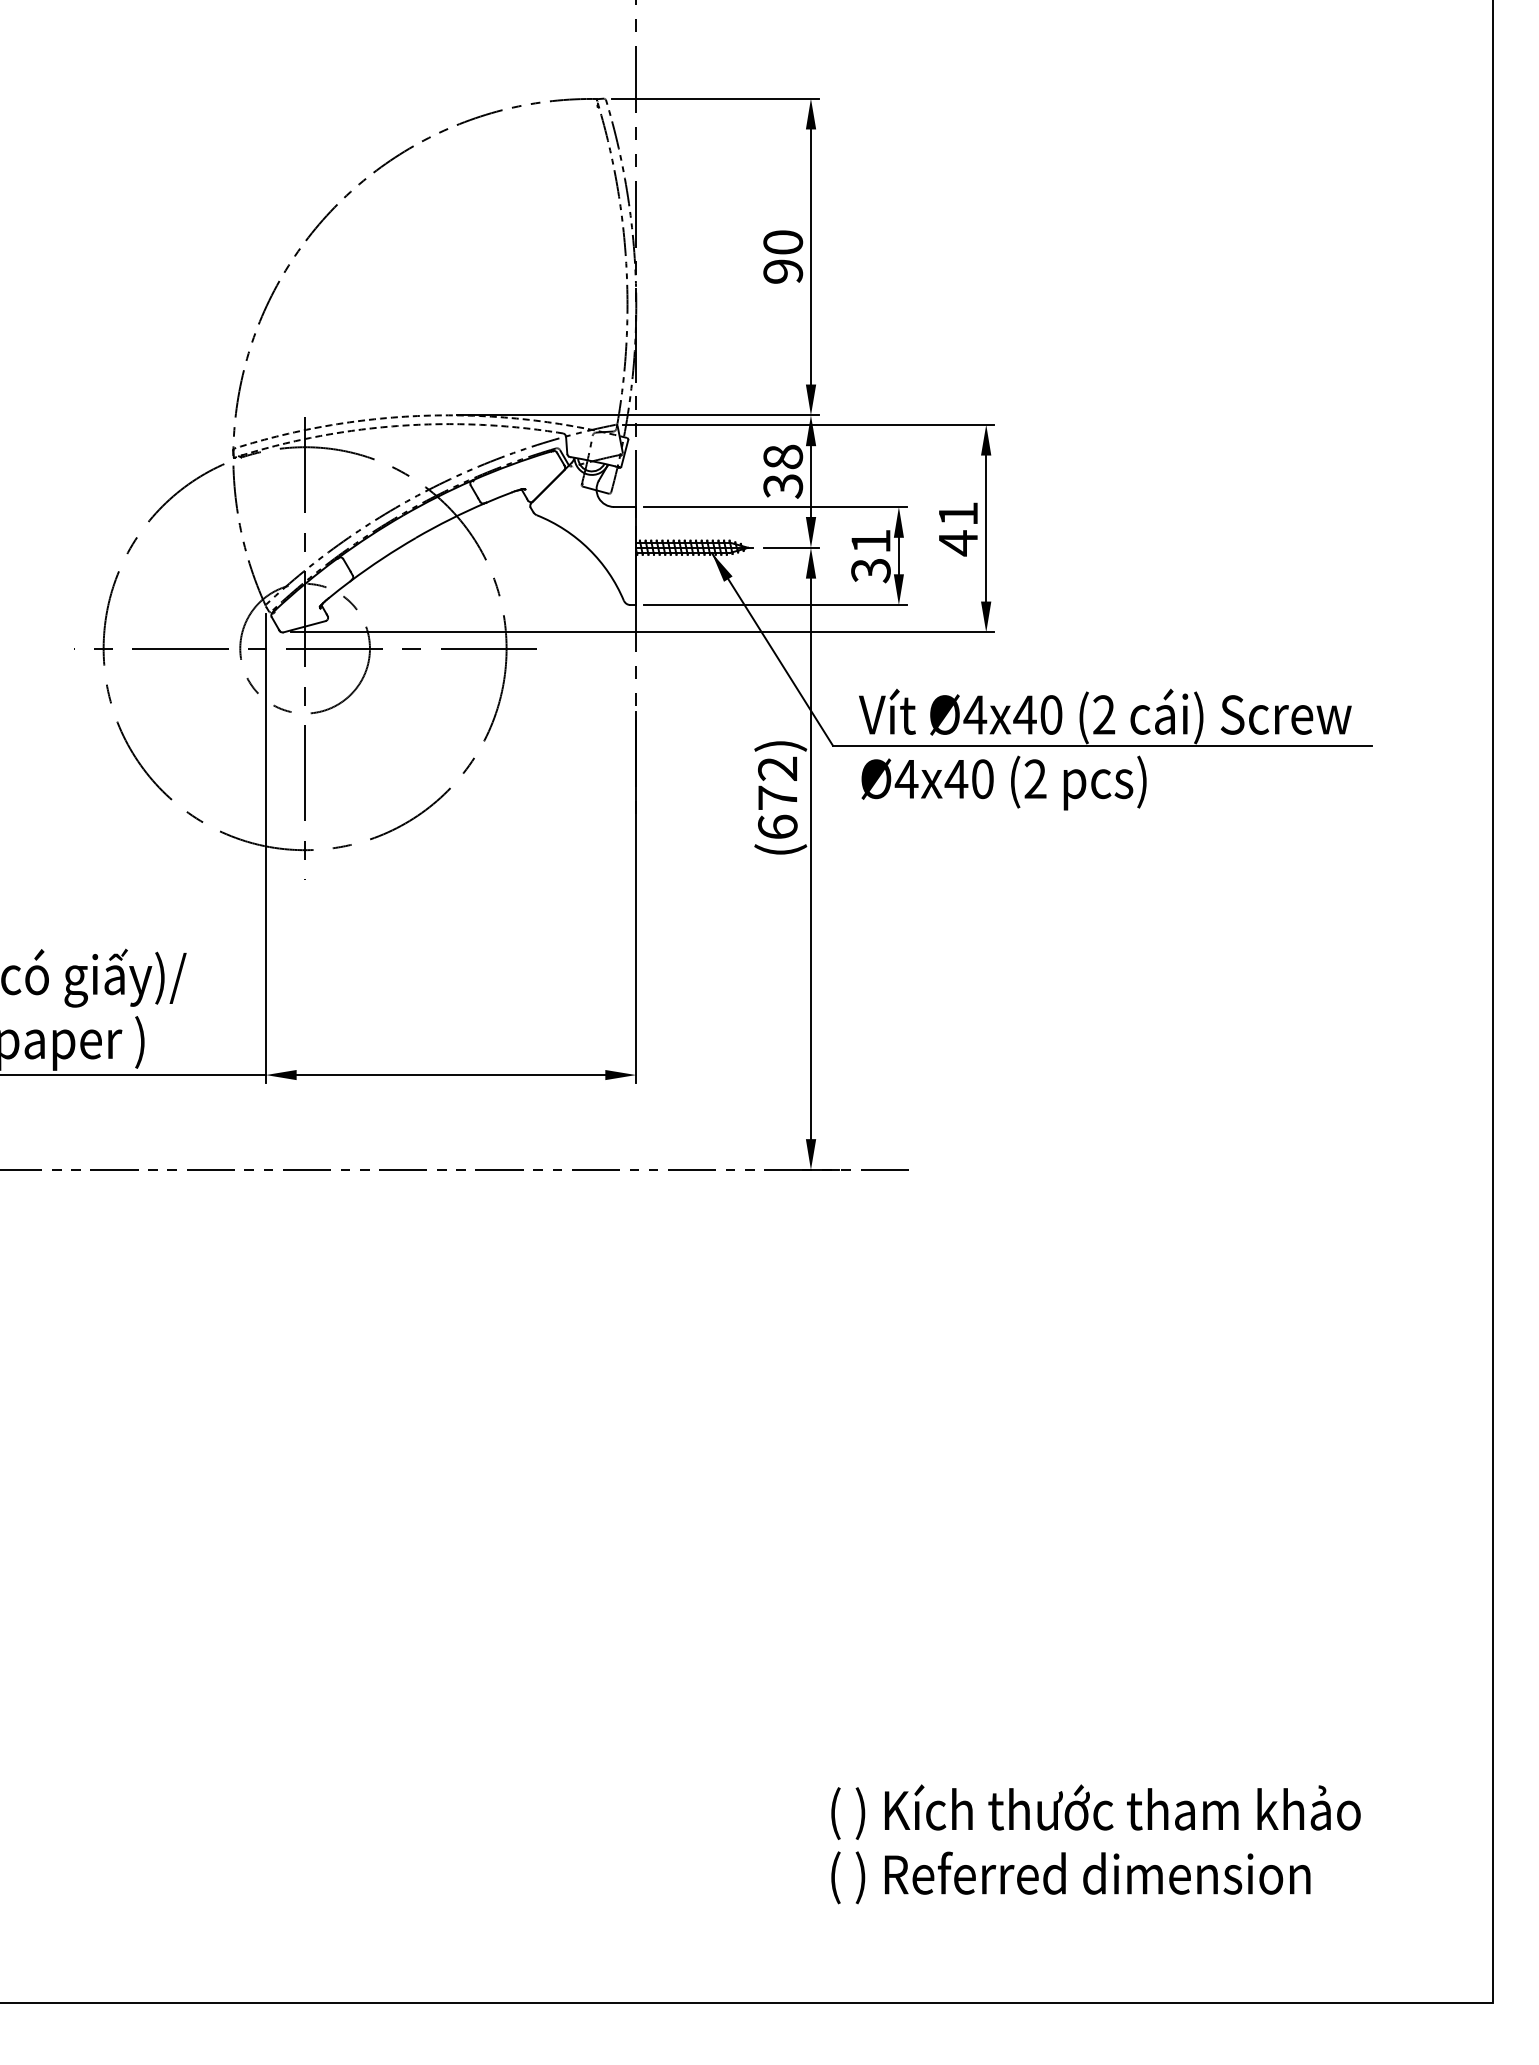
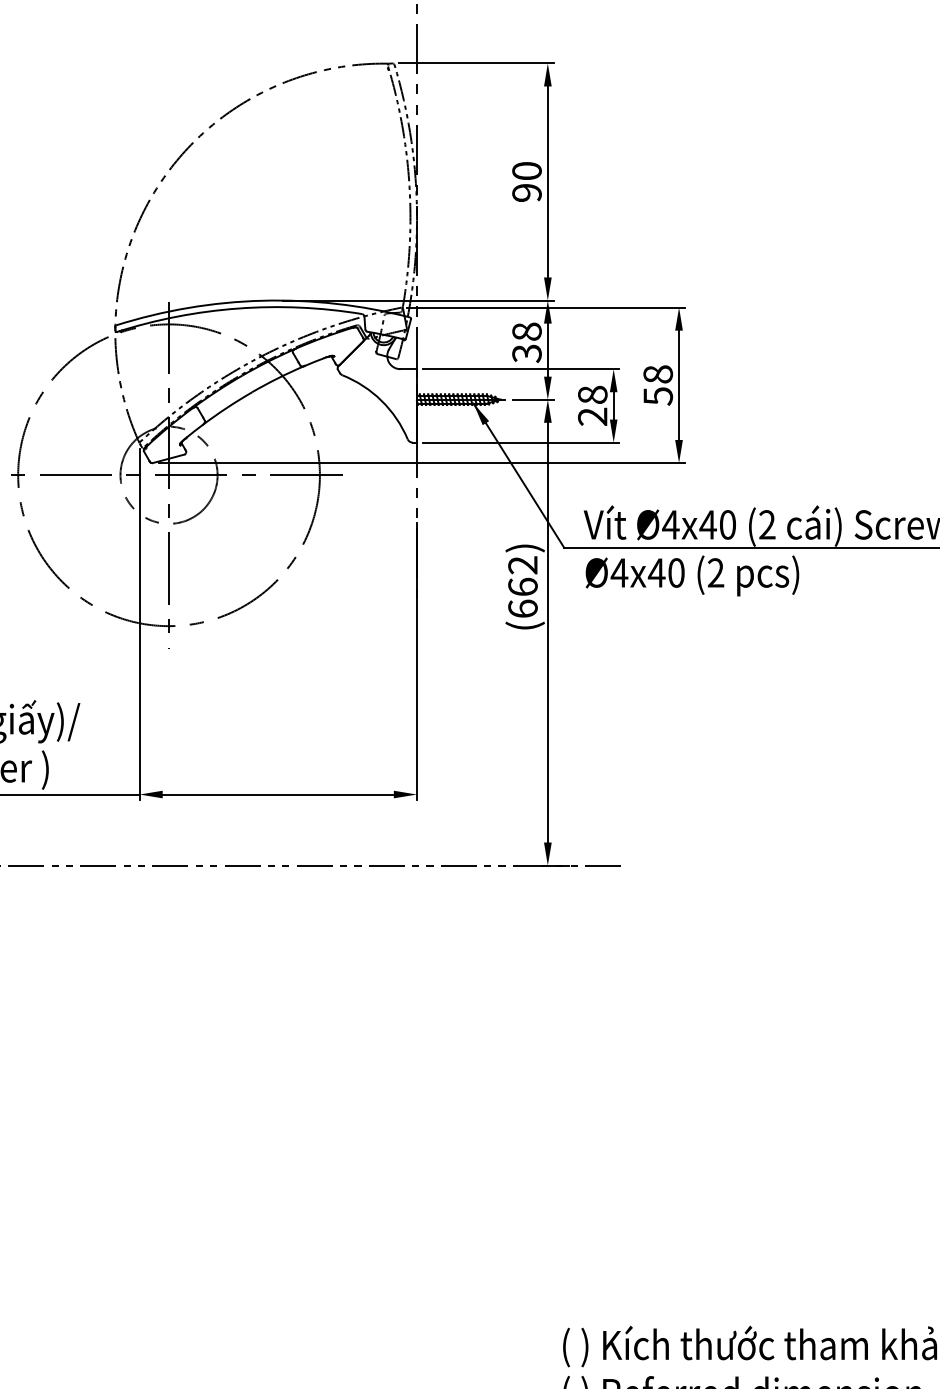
arc: (429, 415) -> (262, 300), dashed -> solid
arc: (397, 426) -> (238, 308), dashed -> solid
text: (958, 528) -> (658, 385), 41 -> 58
text: (870, 556) -> (592, 406), 31 -> 28
text: (777, 797) -> (522, 586), (672) -> (662)

